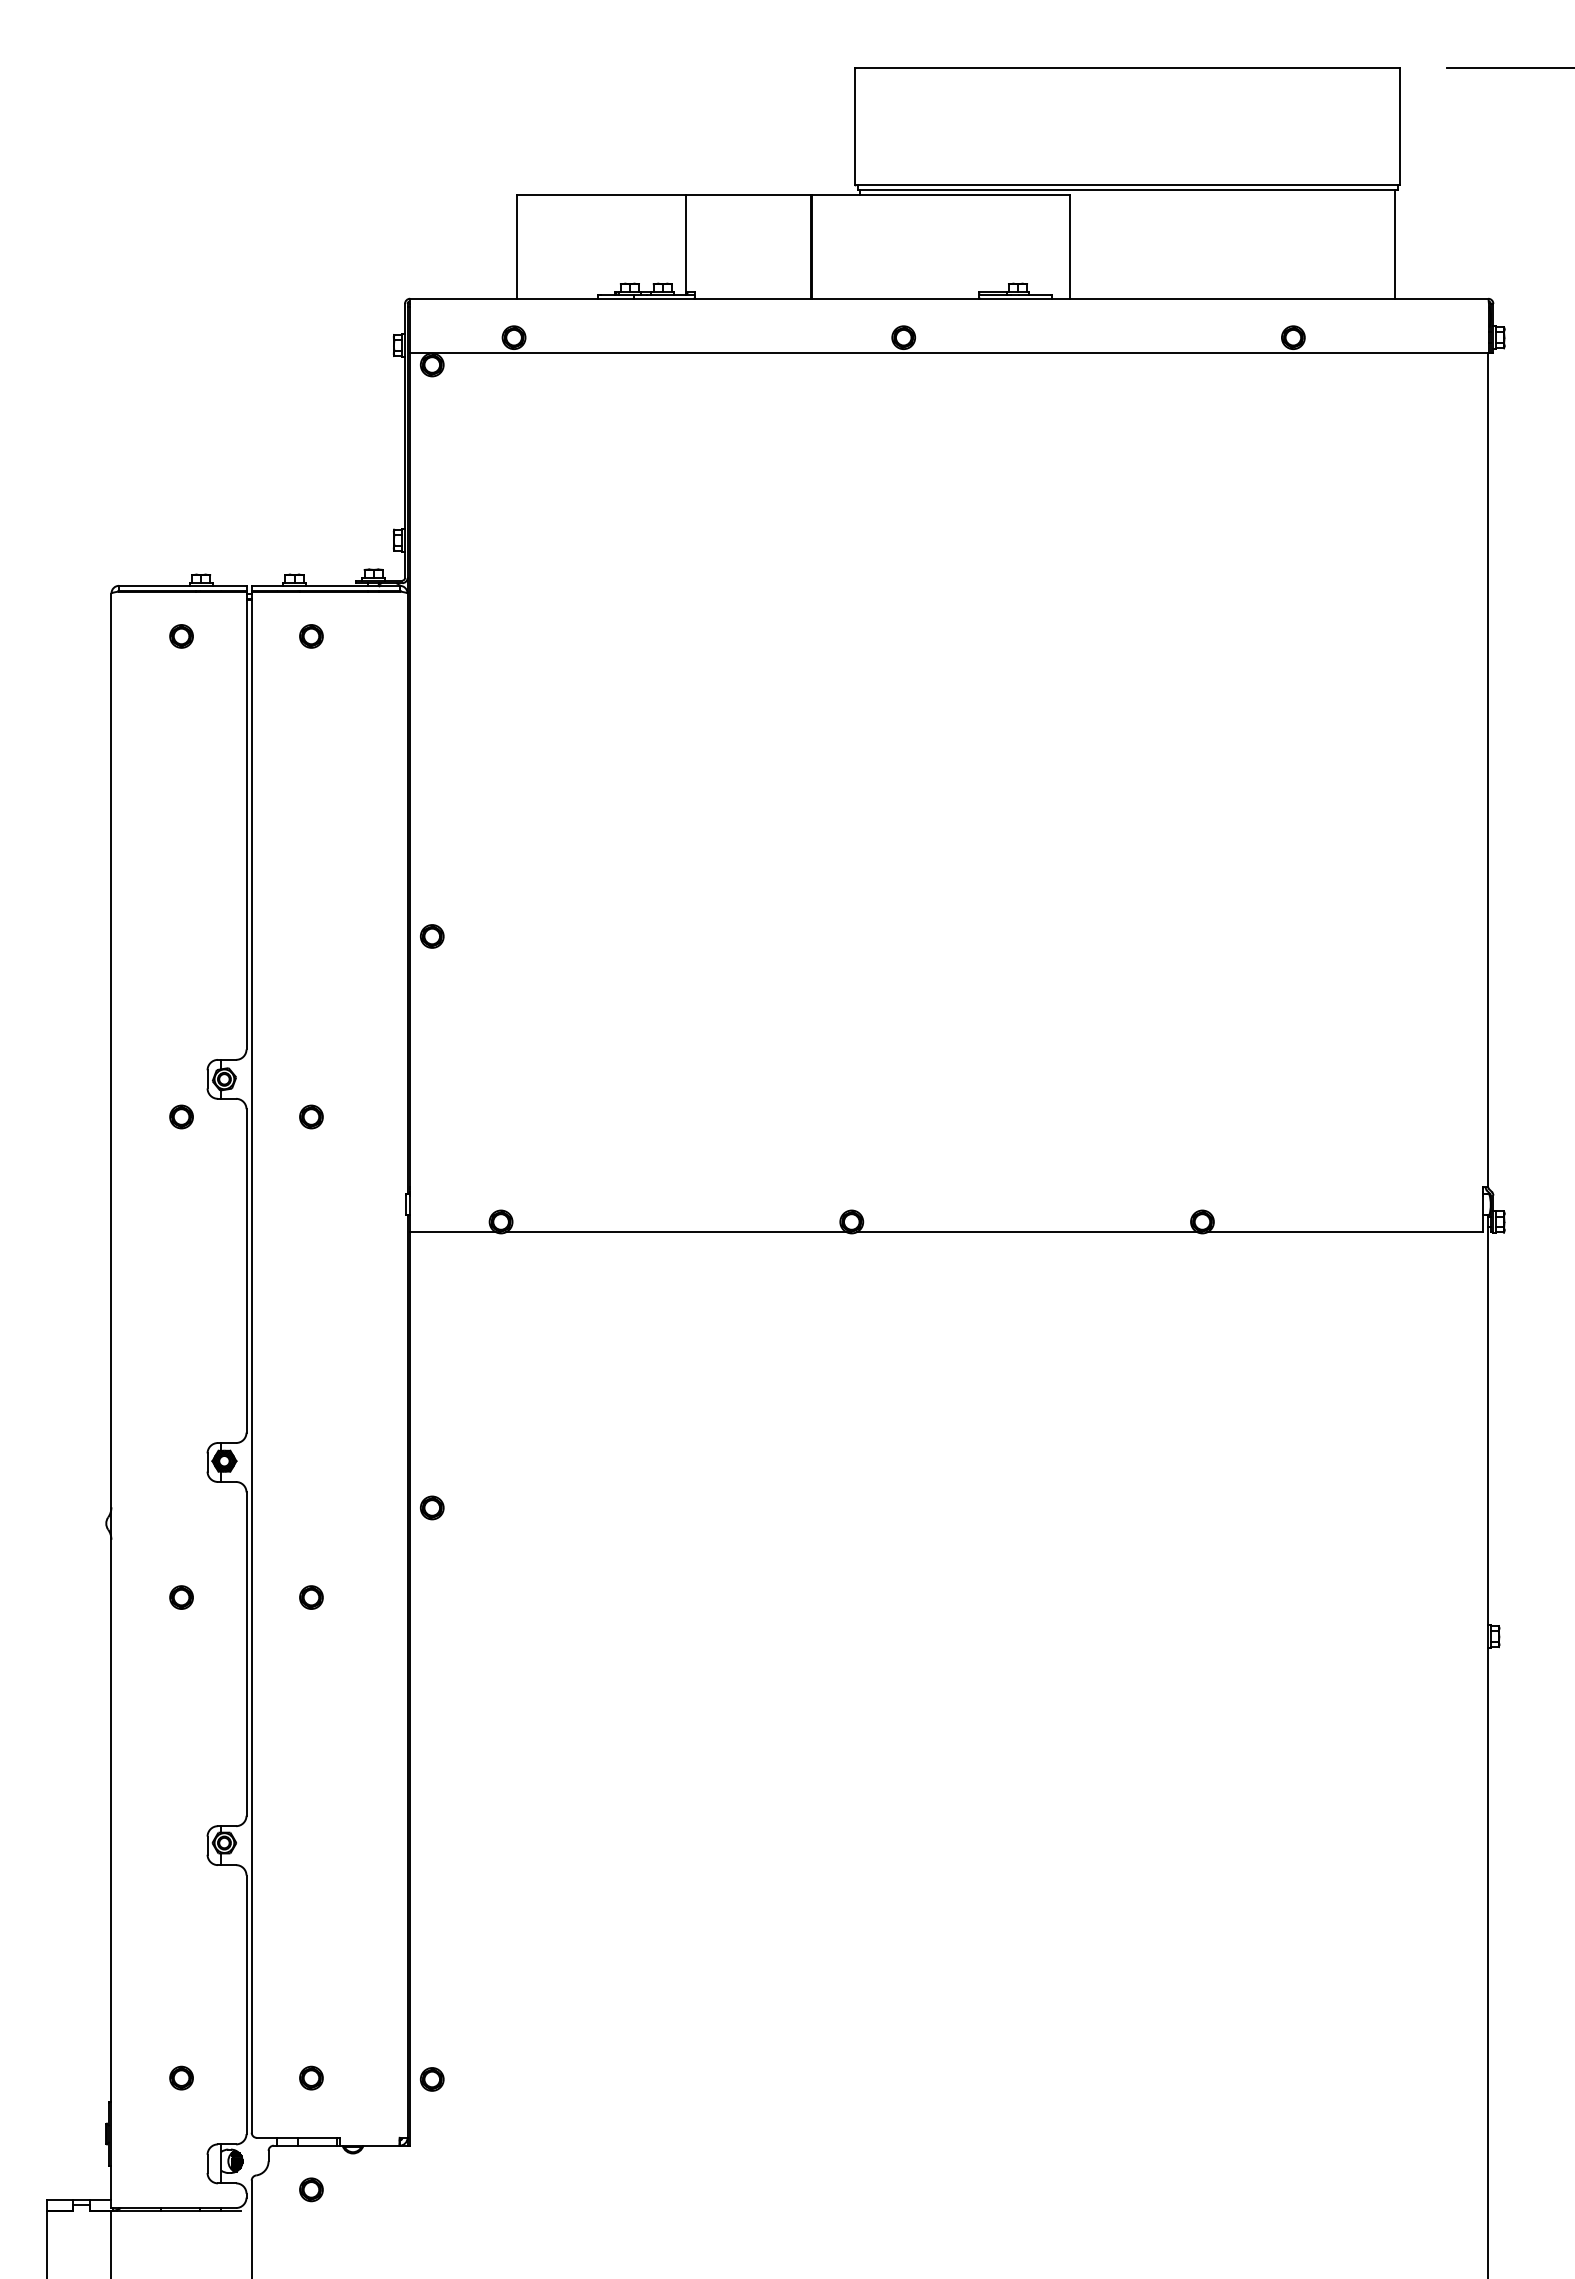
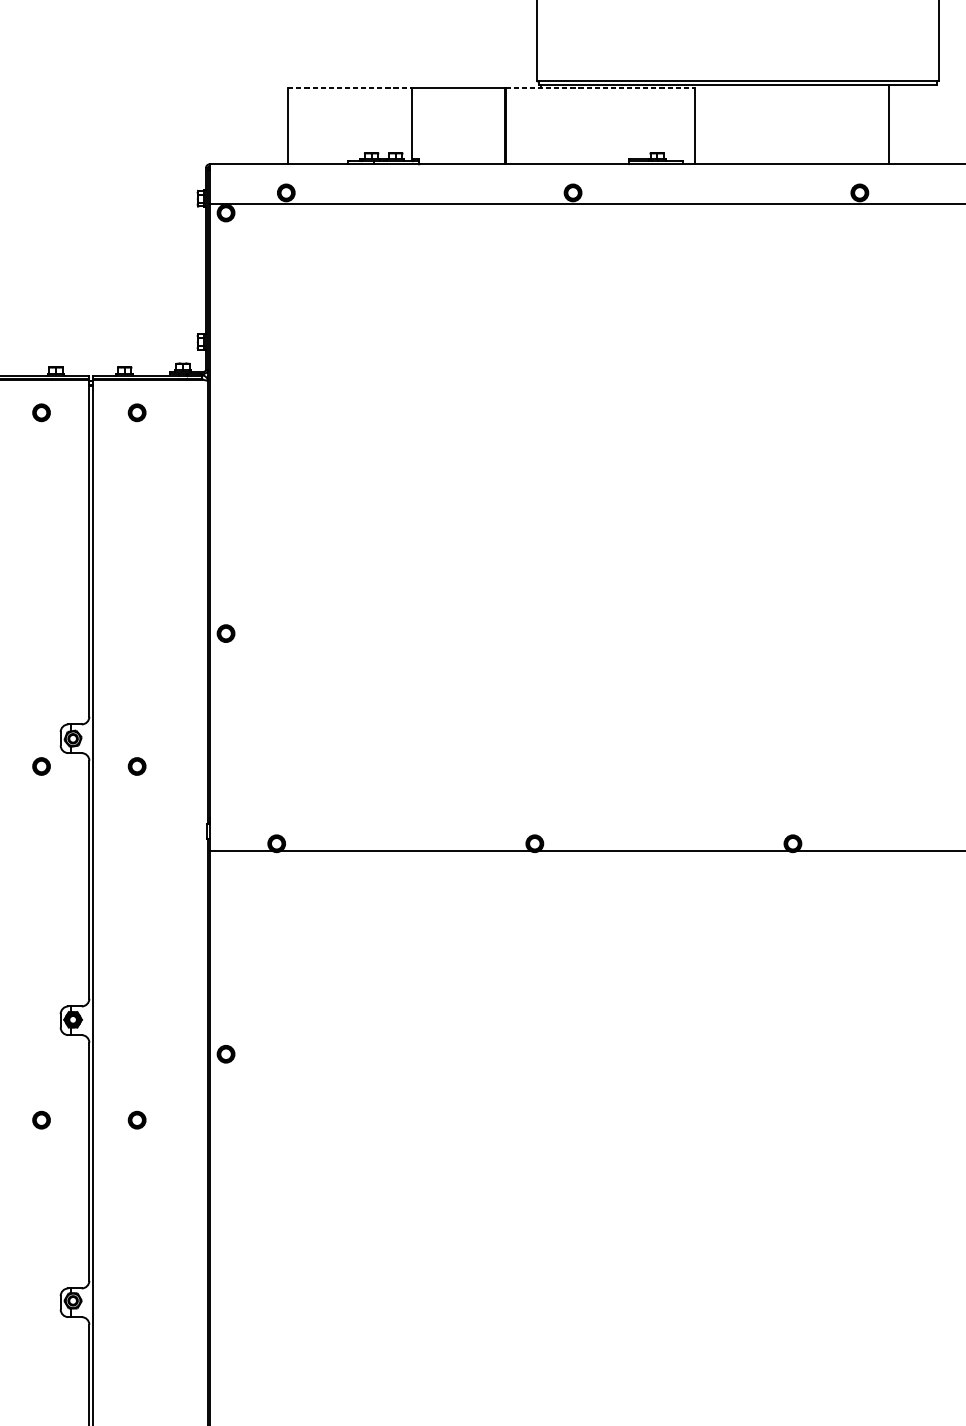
line: (601, 194) -> (350, 87), solid -> dashed
line: (941, 194) -> (600, 87), solid -> dashed
line: (1395, 244) -> (889, 124), moved

